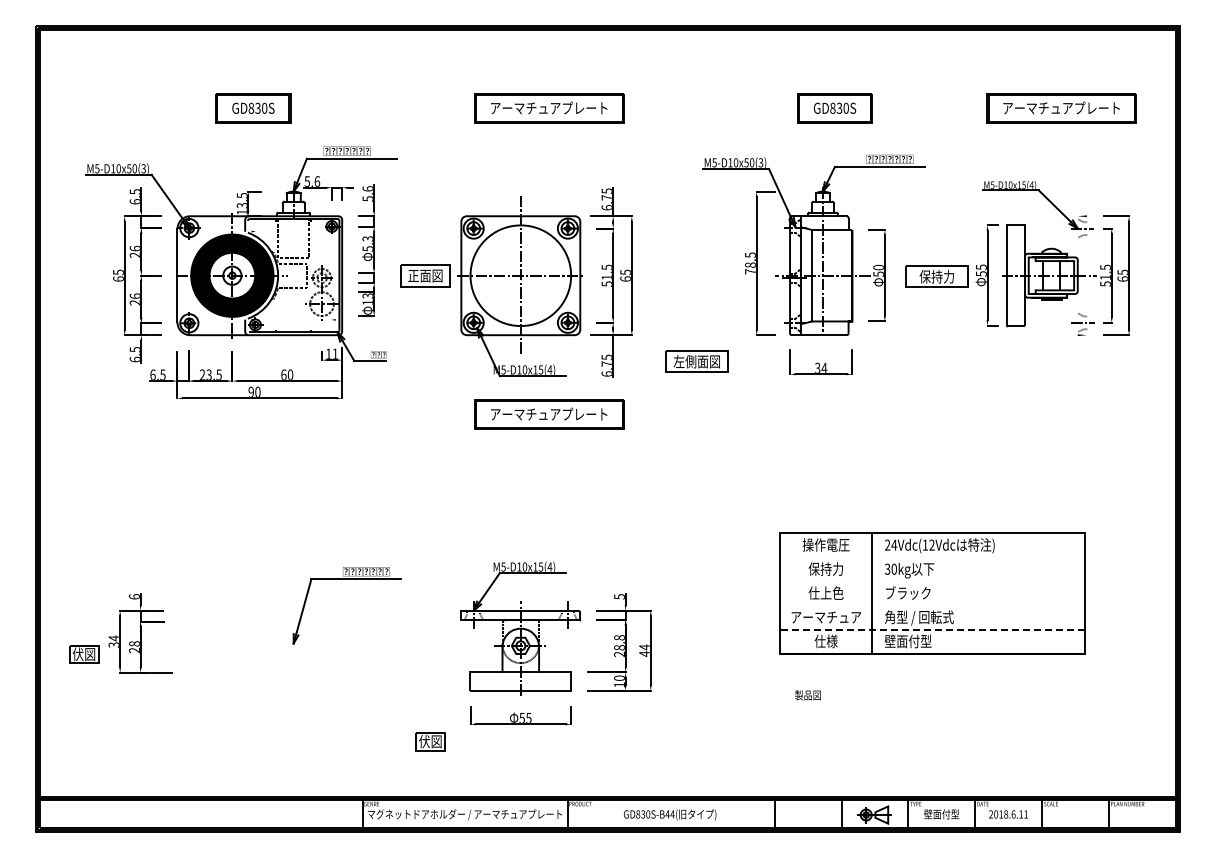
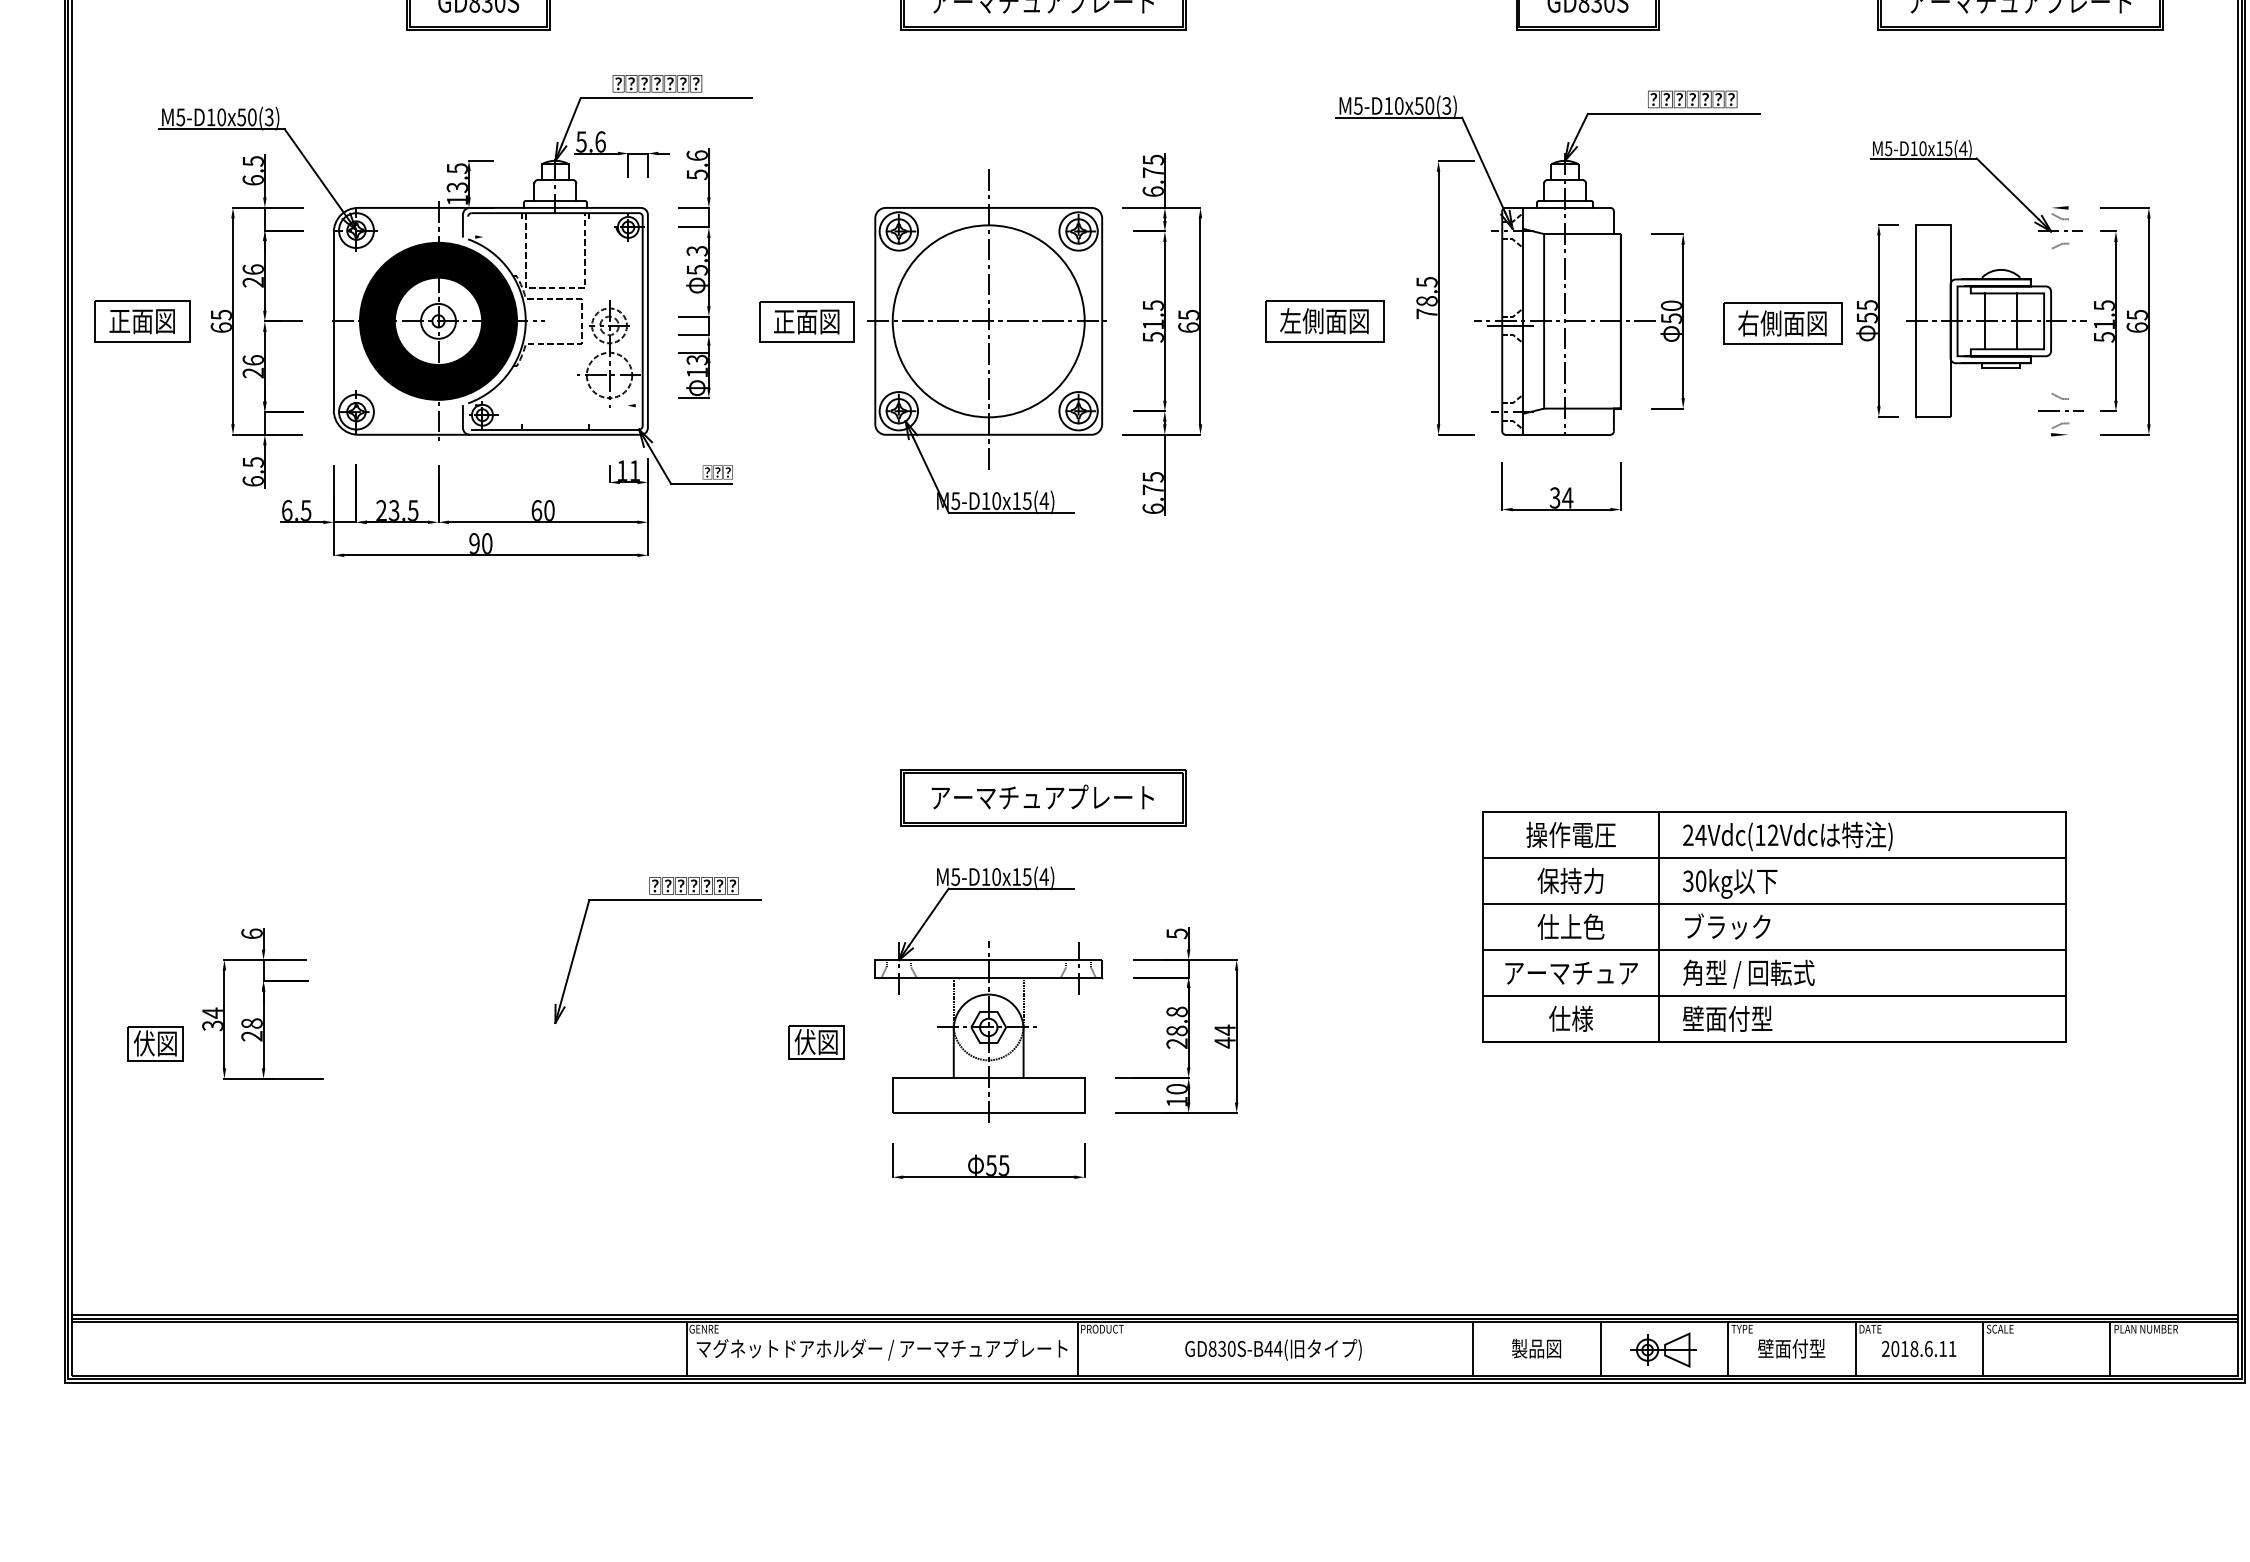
part: (76, 275) -> (141, 320), added
text: (936, 276) -> (1781, 322), 保持力 -> 右側面図
part: (696, 361) -> (1323, 320), moved
part: (549, 414) -> (1043, 797), moved
line: (932, 557) -> (1773, 858), added
line: (932, 581) -> (1773, 904), added
line: (932, 605) -> (1773, 950), added
line: (931, 629) -> (1772, 996), dashed -> solid
text: (807, 695) -> (1535, 1349), moved
part: (430, 741) -> (816, 1041), moved

